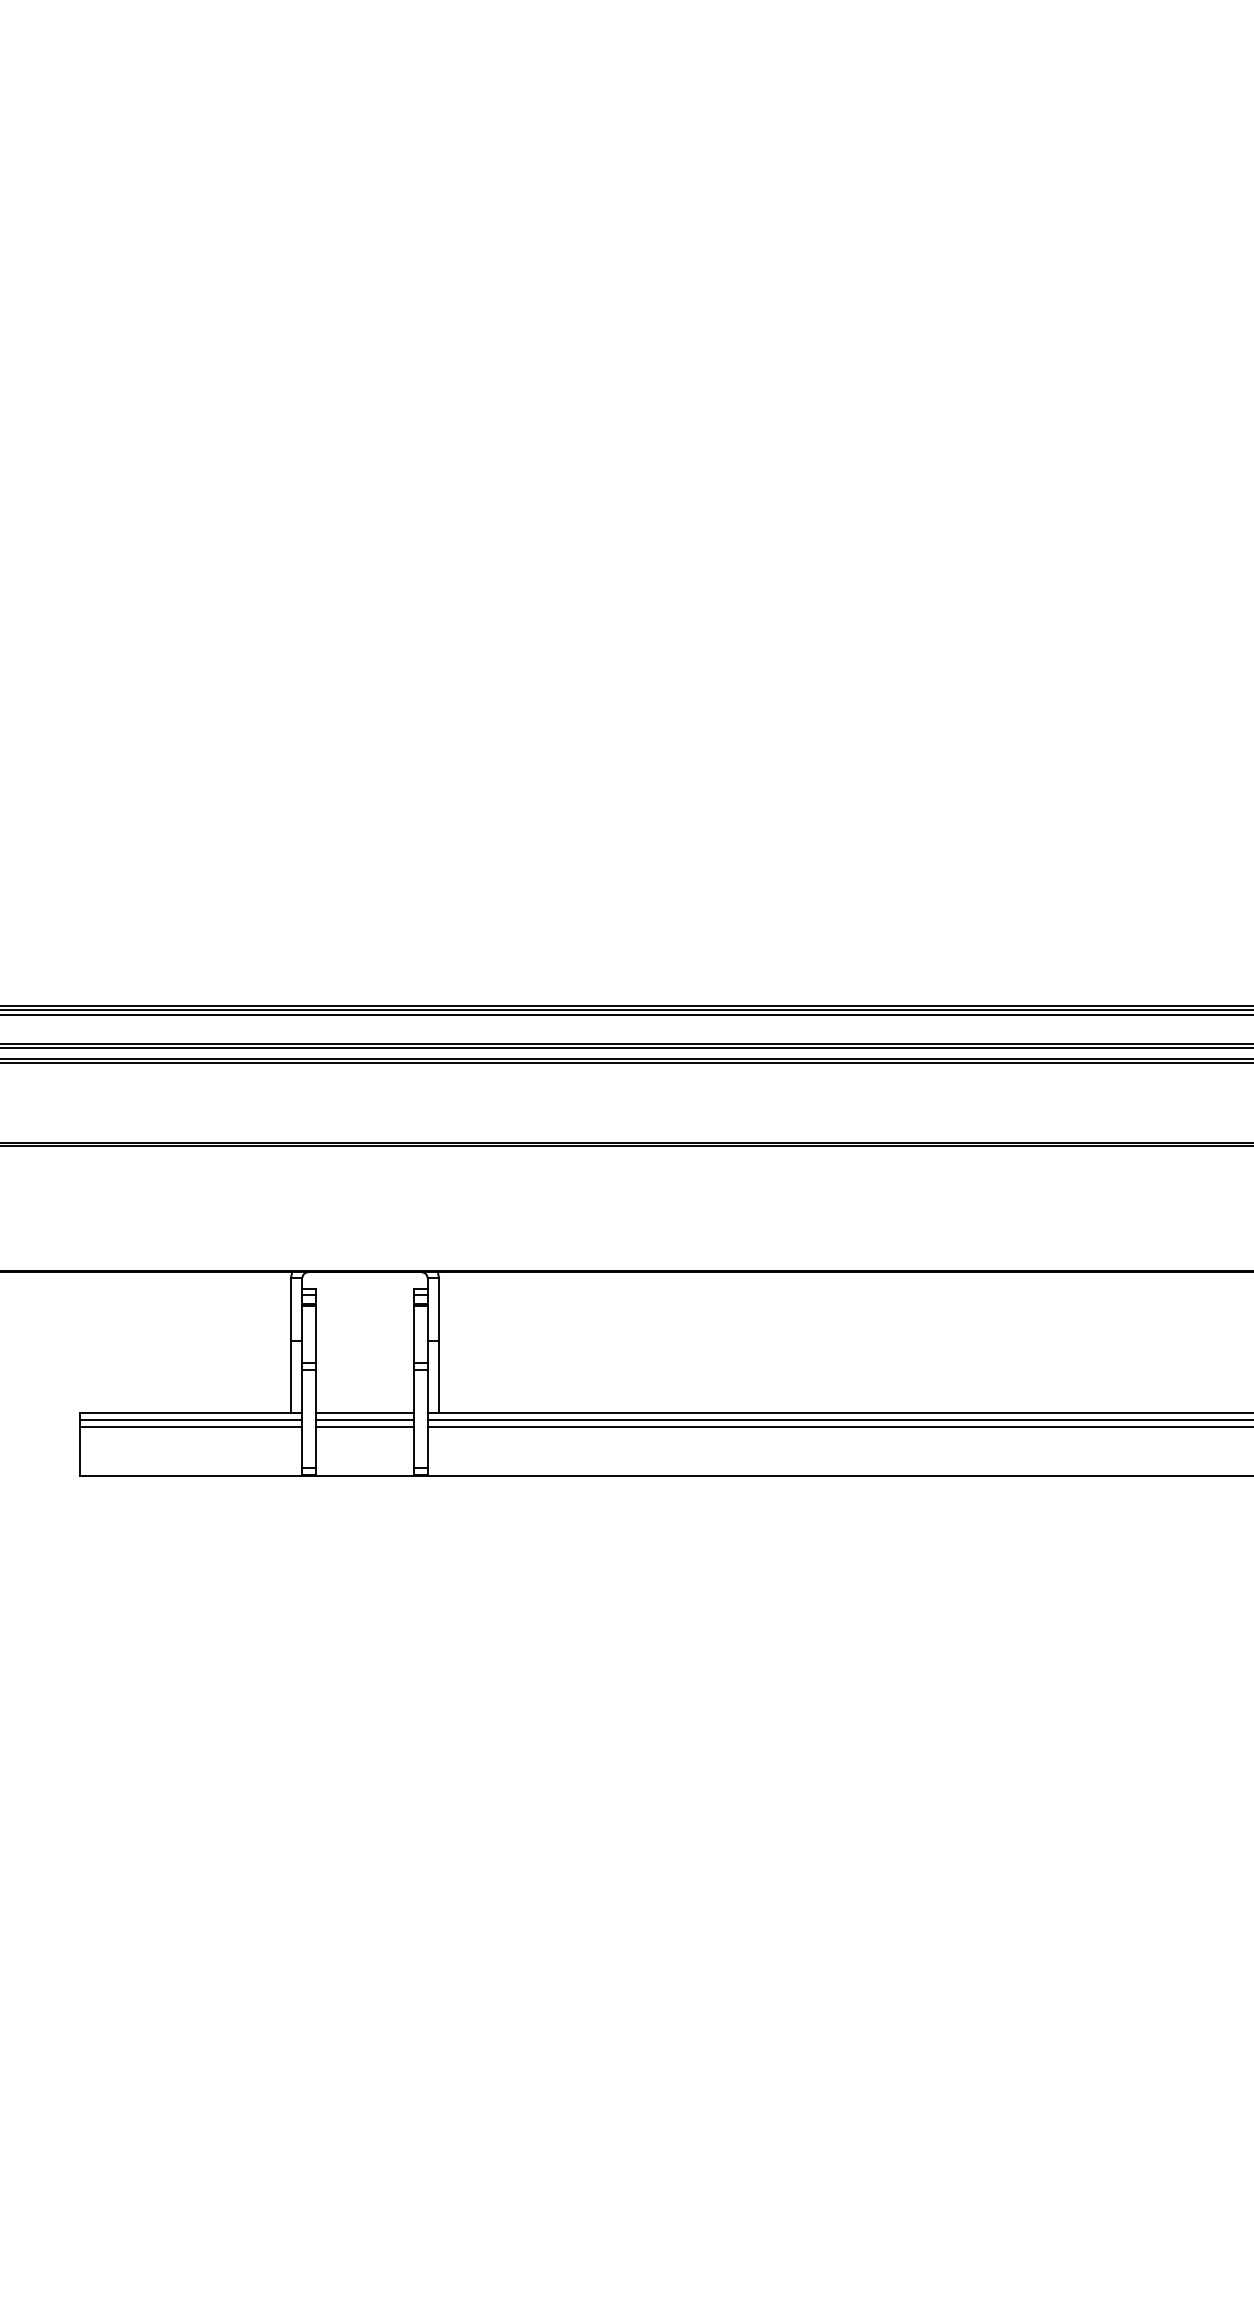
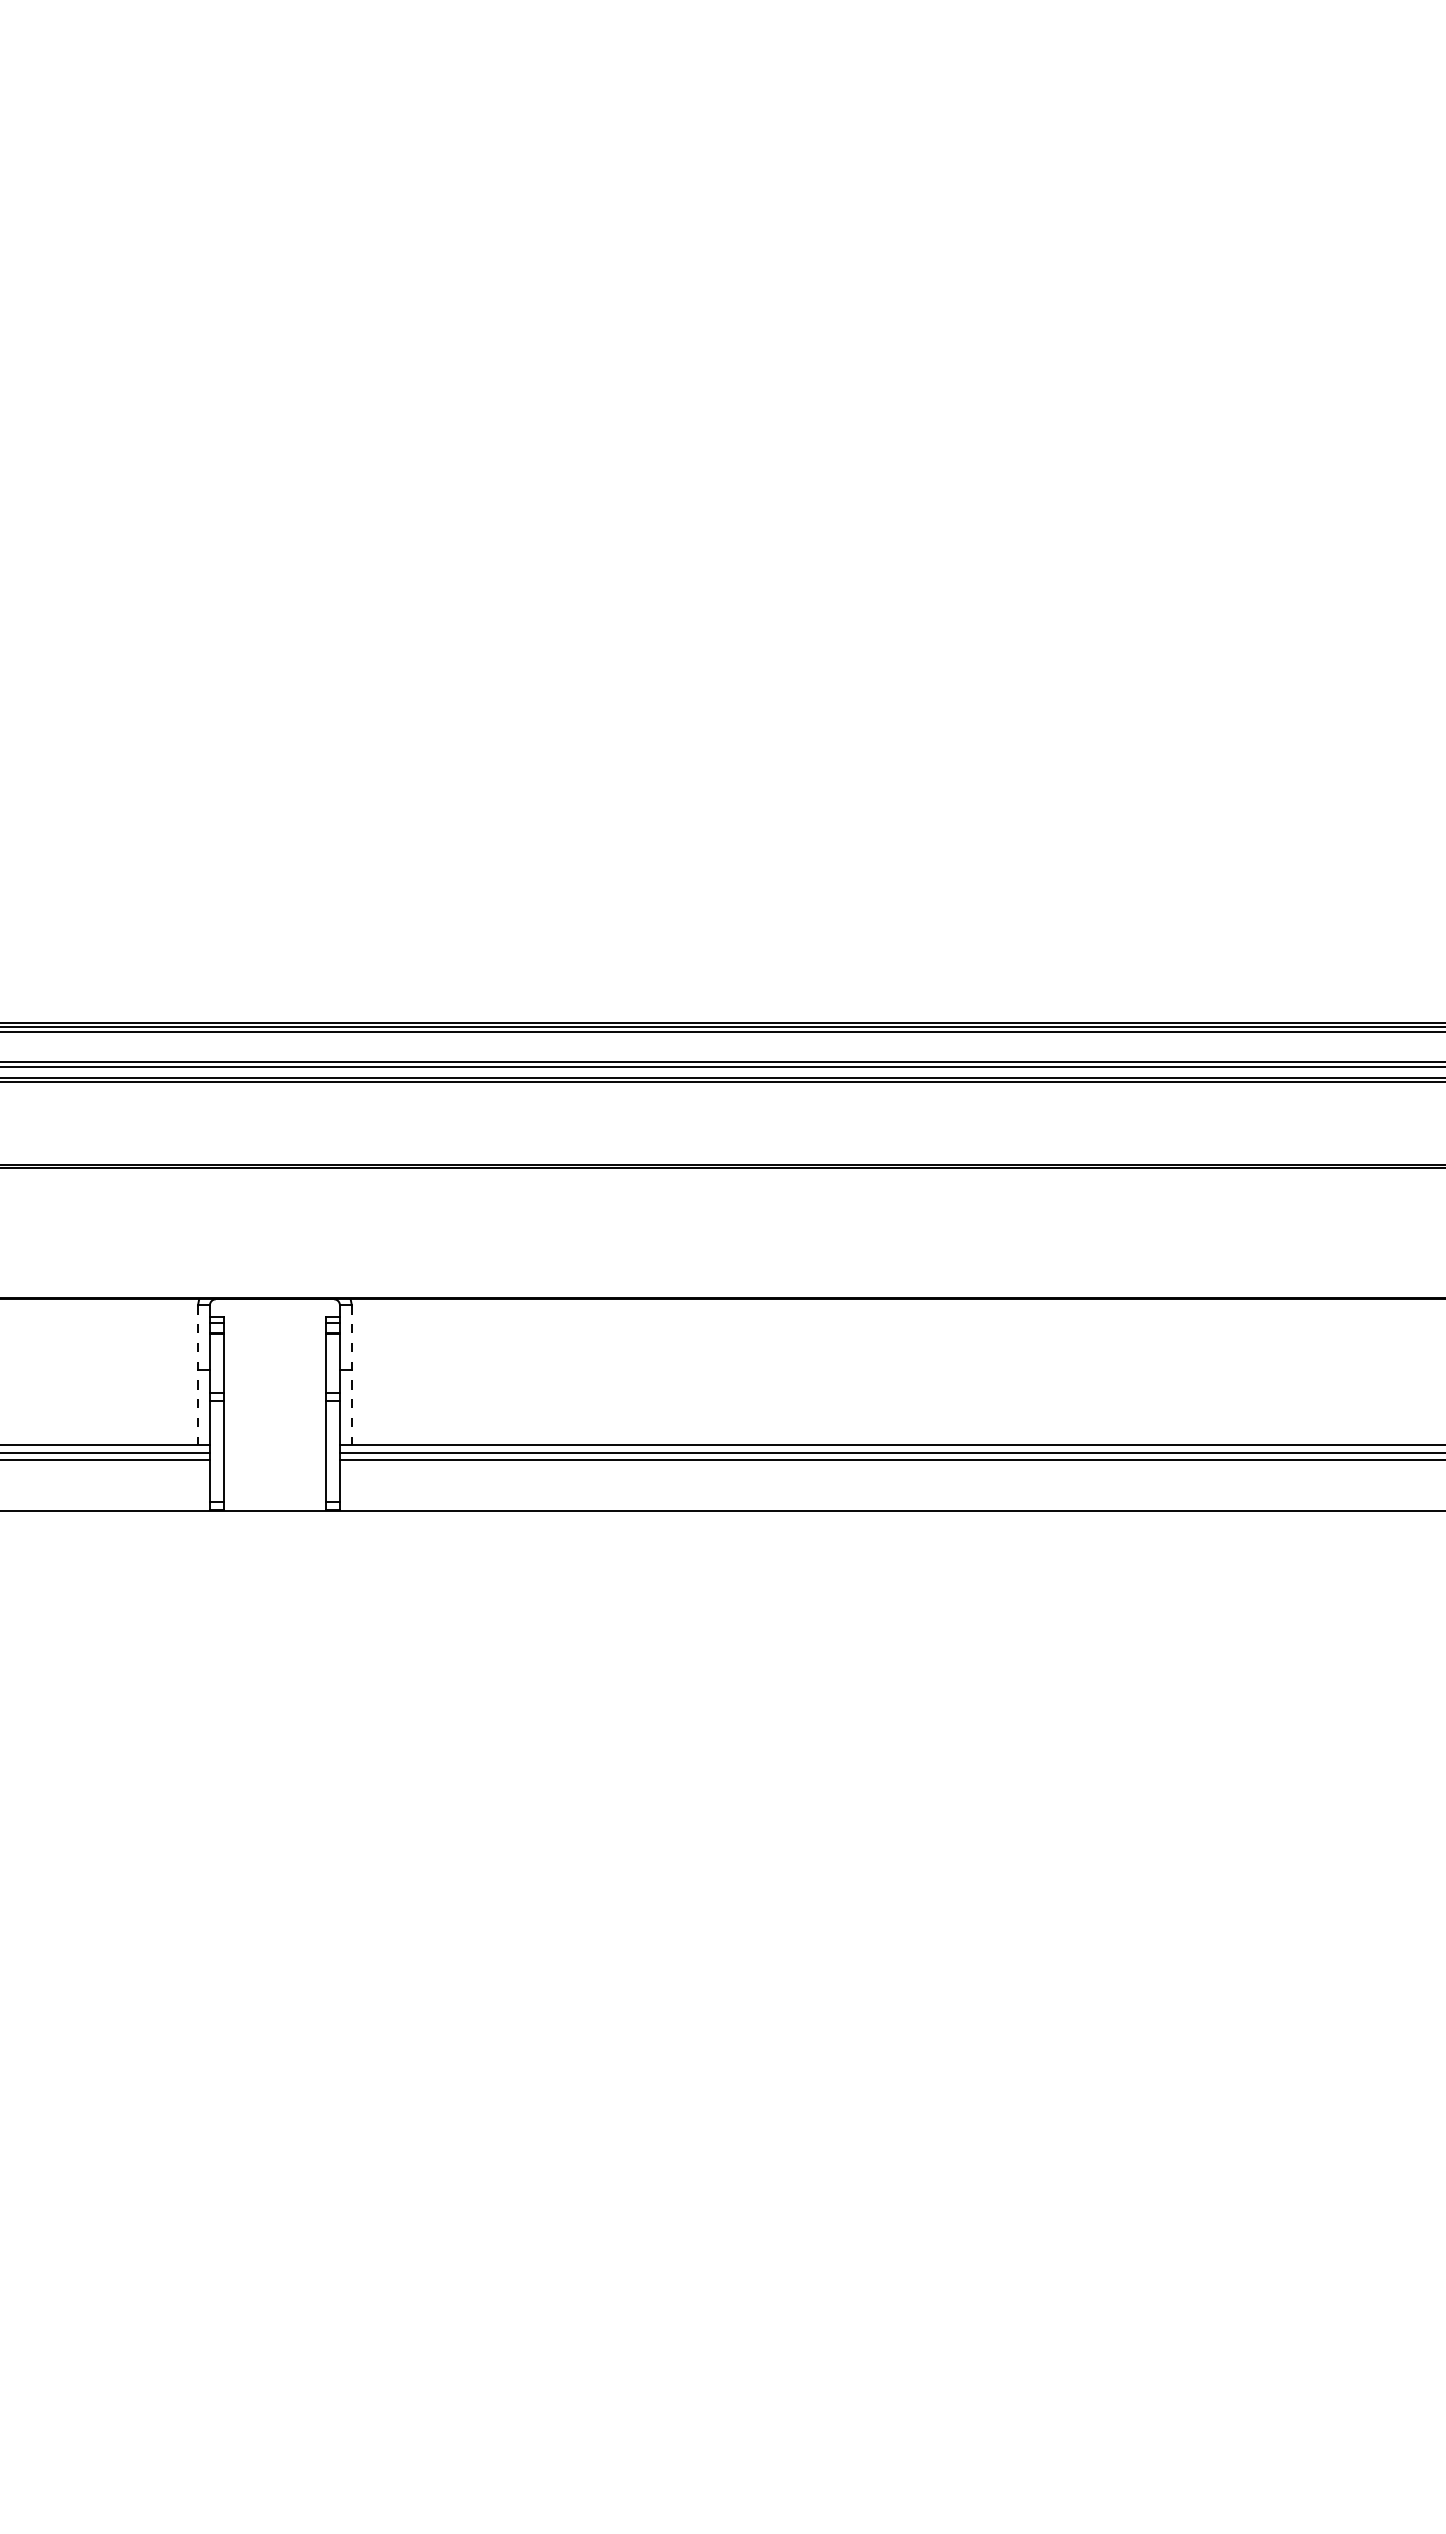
line: (291, 1345) -> (198, 1375), solid -> dashed
line: (438, 1345) -> (351, 1375), solid -> dashed
line: (364, 1413) -> (274, 1445), removed
line: (364, 1419) -> (274, 1452), removed
line: (364, 1427) -> (274, 1460), removed

